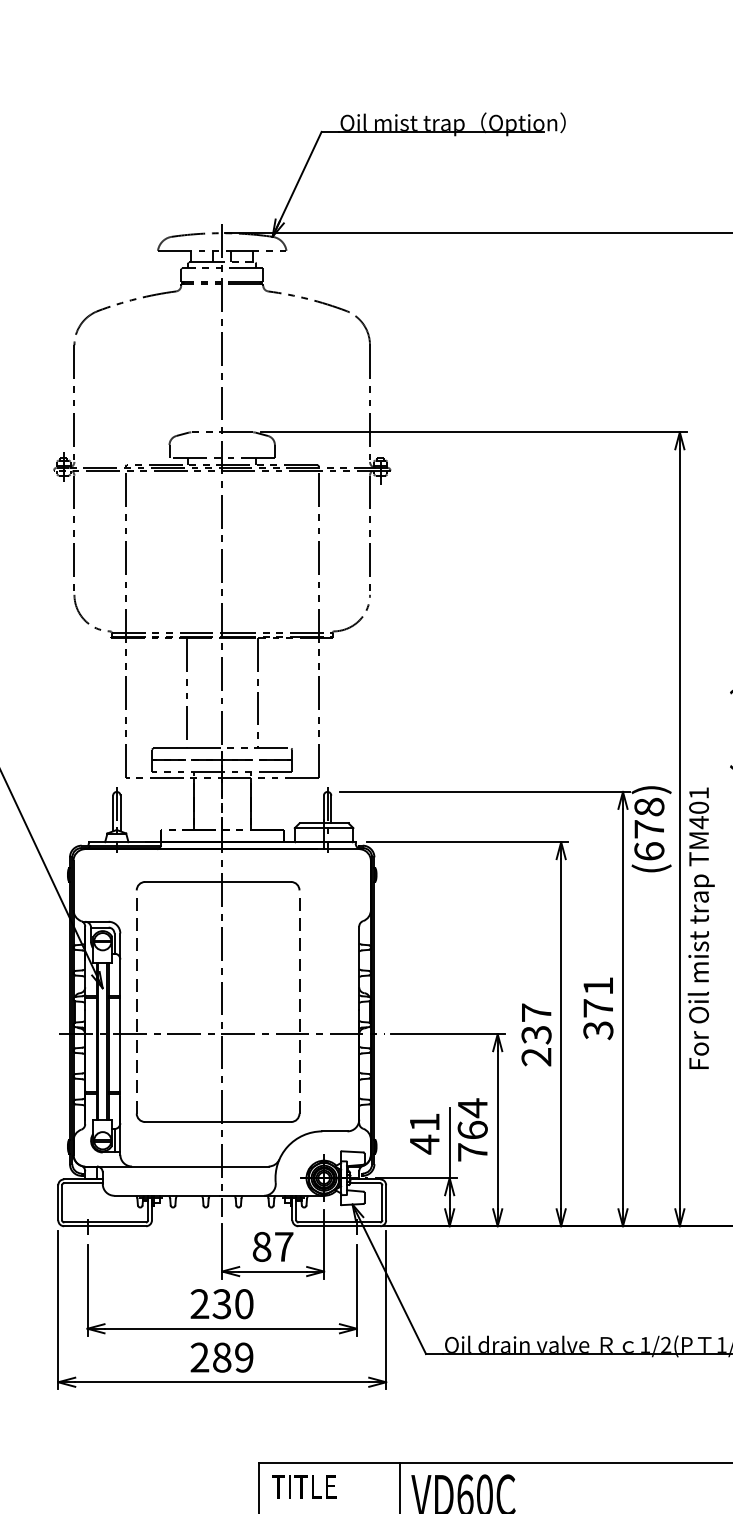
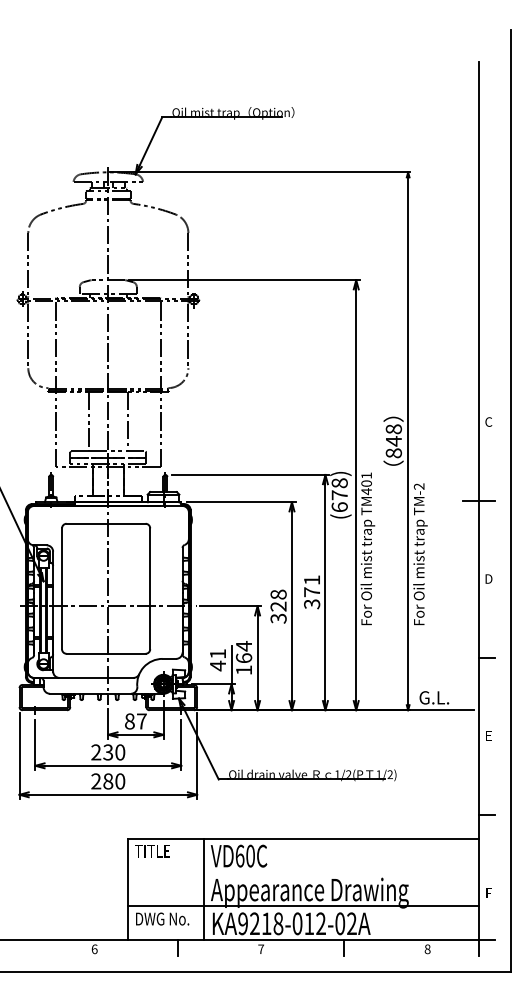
line: (137, 1001) -> (62, 588), dashed -> solid
line: (300, 1001) -> (150, 588), dashed -> solid
text: (536, 1034) -> (278, 606), 237 -> 328
text: (471, 1152) -> (243, 670), 764 -> 164
text: (244, 1357) -> (120, 781), 289 -> 280

